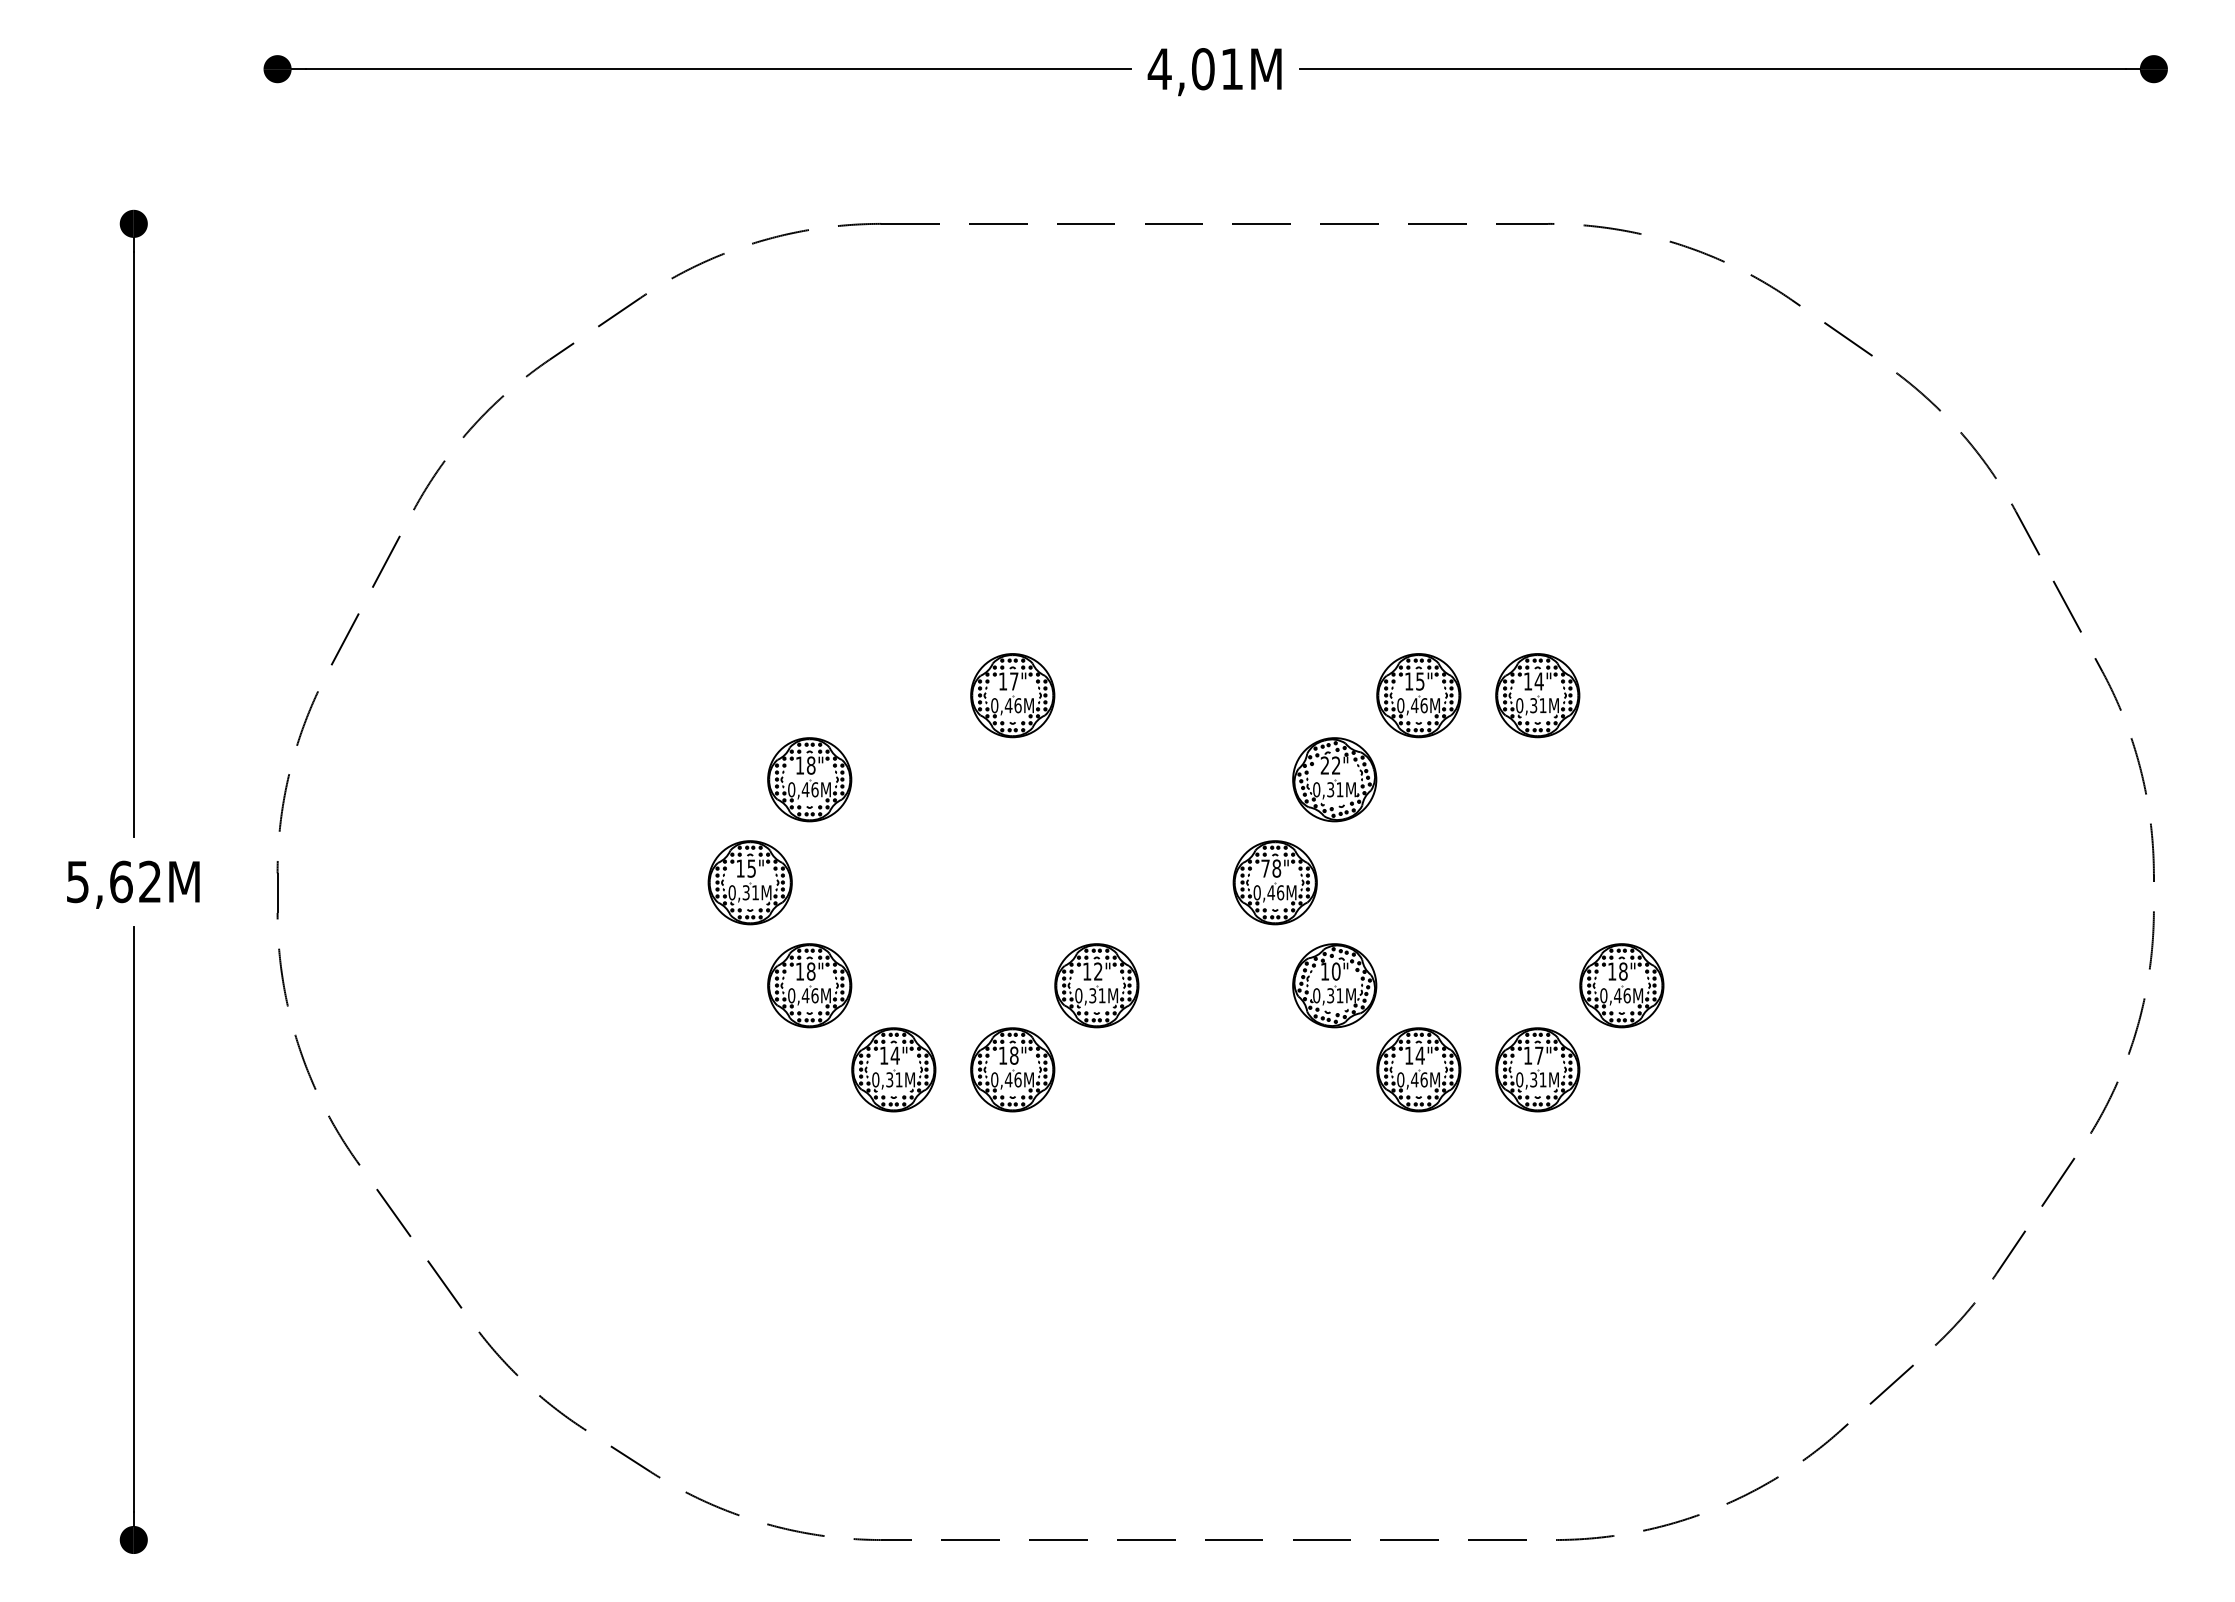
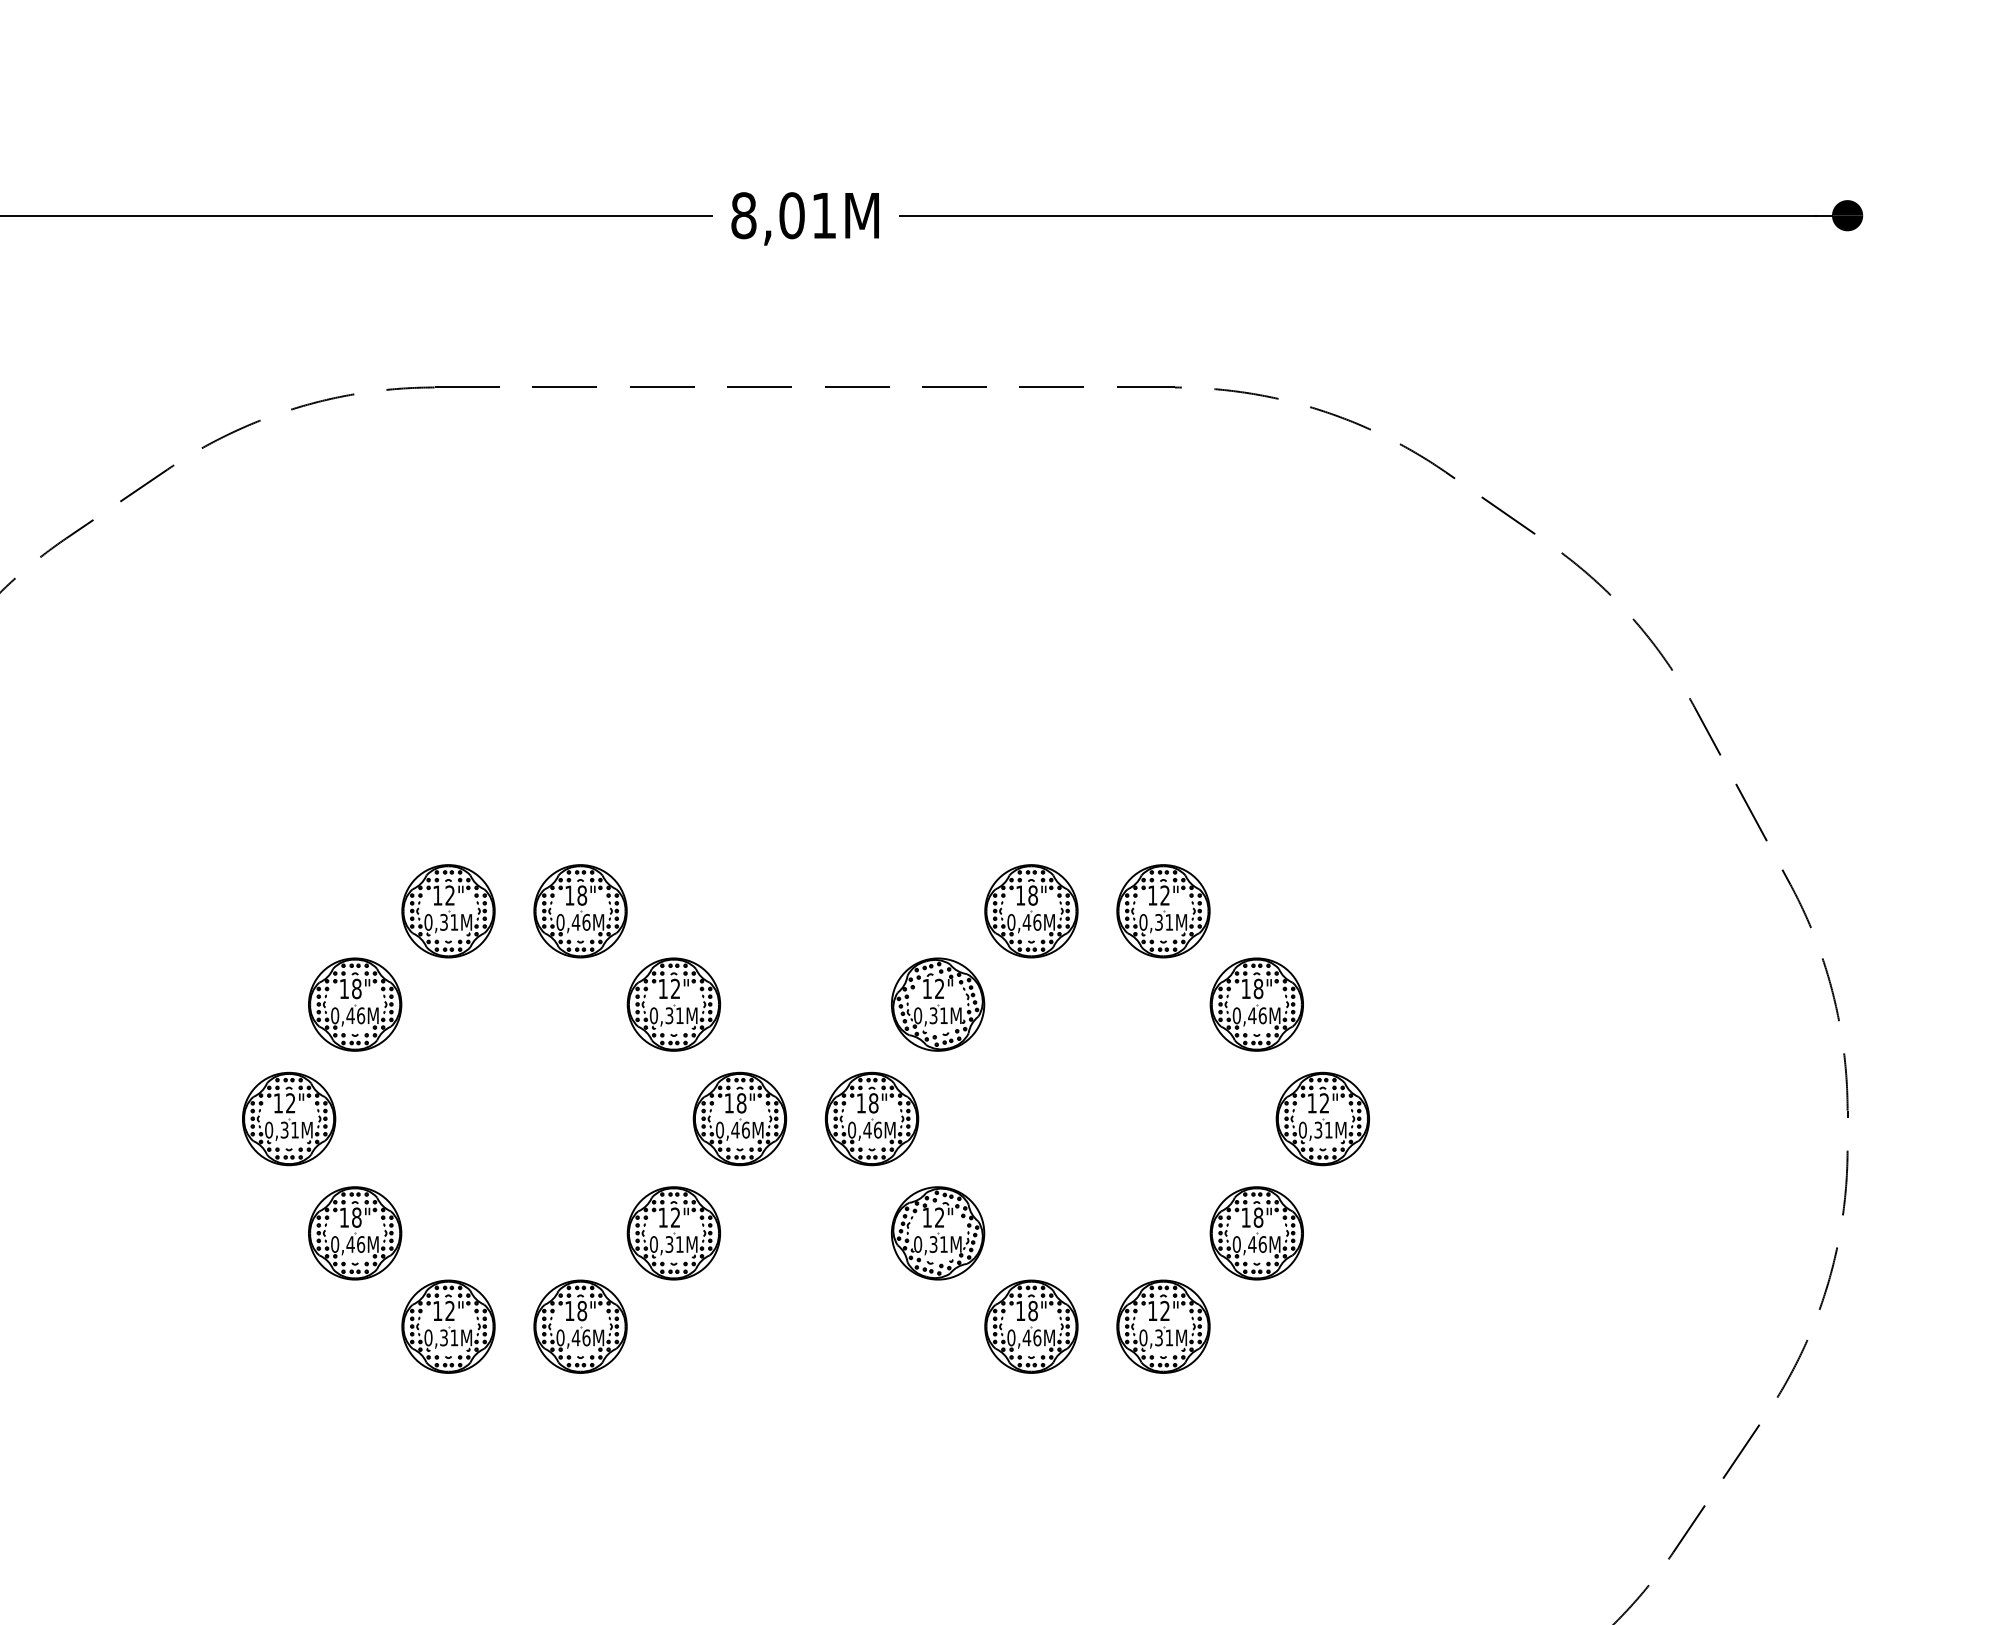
text: (1159, 69) -> (743, 216), 4,01M -> 8,01M
text: (1014, 681) -> (582, 895), 17" -> 18"
text: (1420, 681) -> (1033, 895), 15" -> 18"
text: (1538, 681) -> (1164, 895), 14" -> 12"
part: (893, 695) -> (448, 911), added
text: (1324, 765) -> (926, 988), 22" -> 12"
part: (1096, 779) -> (673, 1004), added
part: (1621, 779) -> (1256, 1004), added
text: (751, 868) -> (290, 1103), 15" -> 12"
text: (1265, 868) -> (861, 1103), 78" -> 18"
part: (1155, 882) -> (739, 1118), added
part: (1680, 882) -> (1321, 1118), added
text: (1335, 971) -> (938, 1217), 10" -> 12"
text: (894, 1055) -> (449, 1310), 14" -> 12"
text: (1419, 1055) -> (1032, 1310), 14" -> 18"
text: (1539, 1055) -> (1165, 1310), 17" -> 12"

